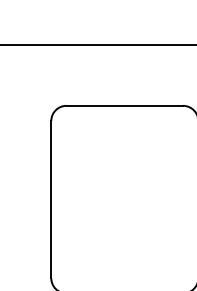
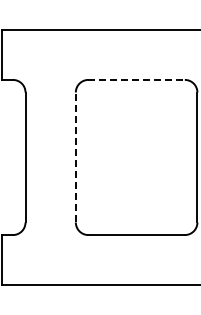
line: (125, 105) -> (137, 79), solid -> dashed
line: (50, 199) -> (75, 157), solid -> dashed

